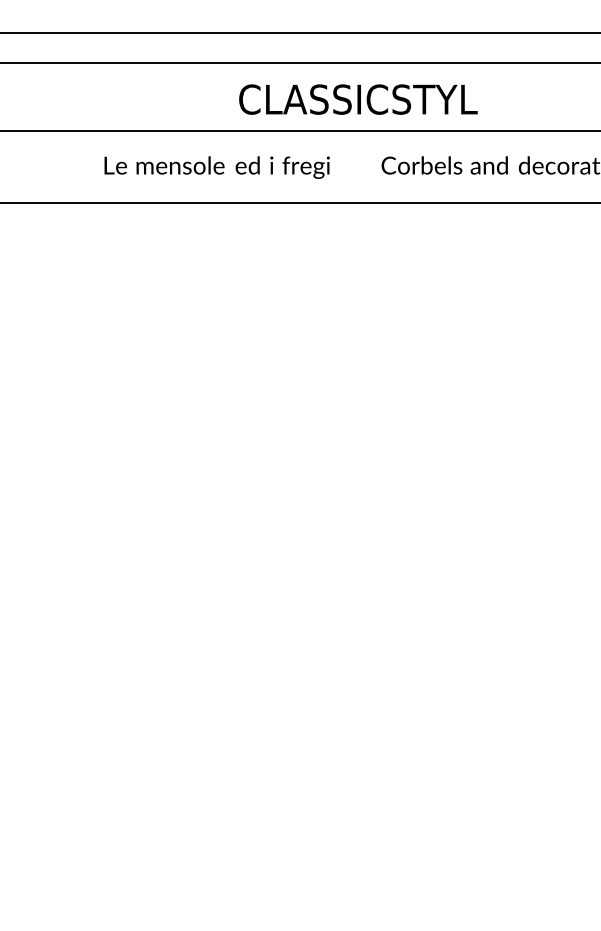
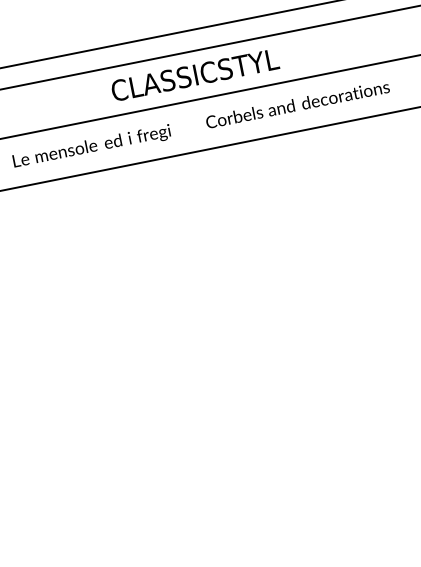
text: (358, 99) -> (195, 75), moved

